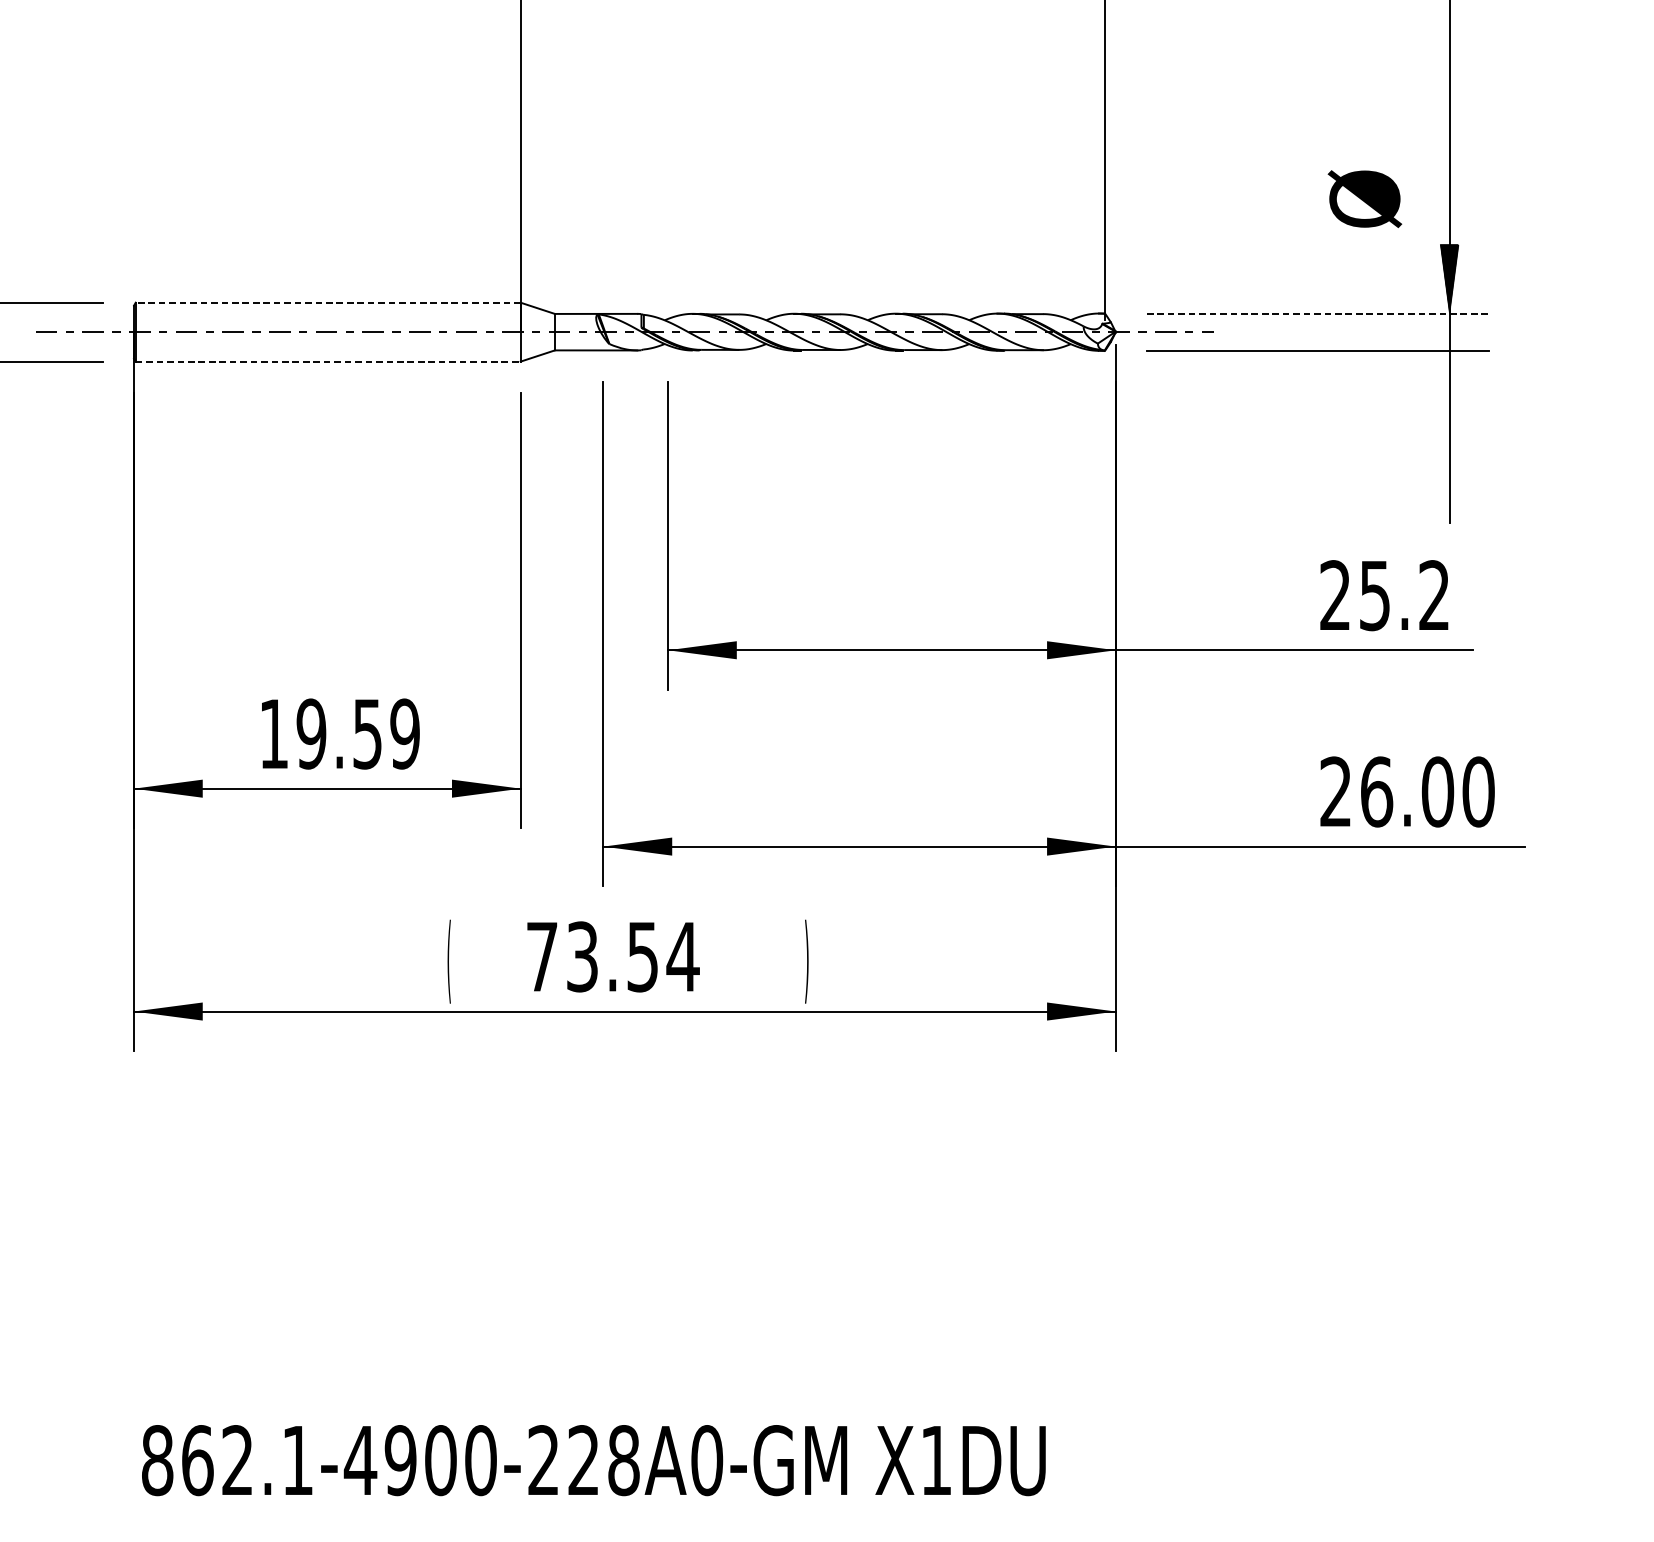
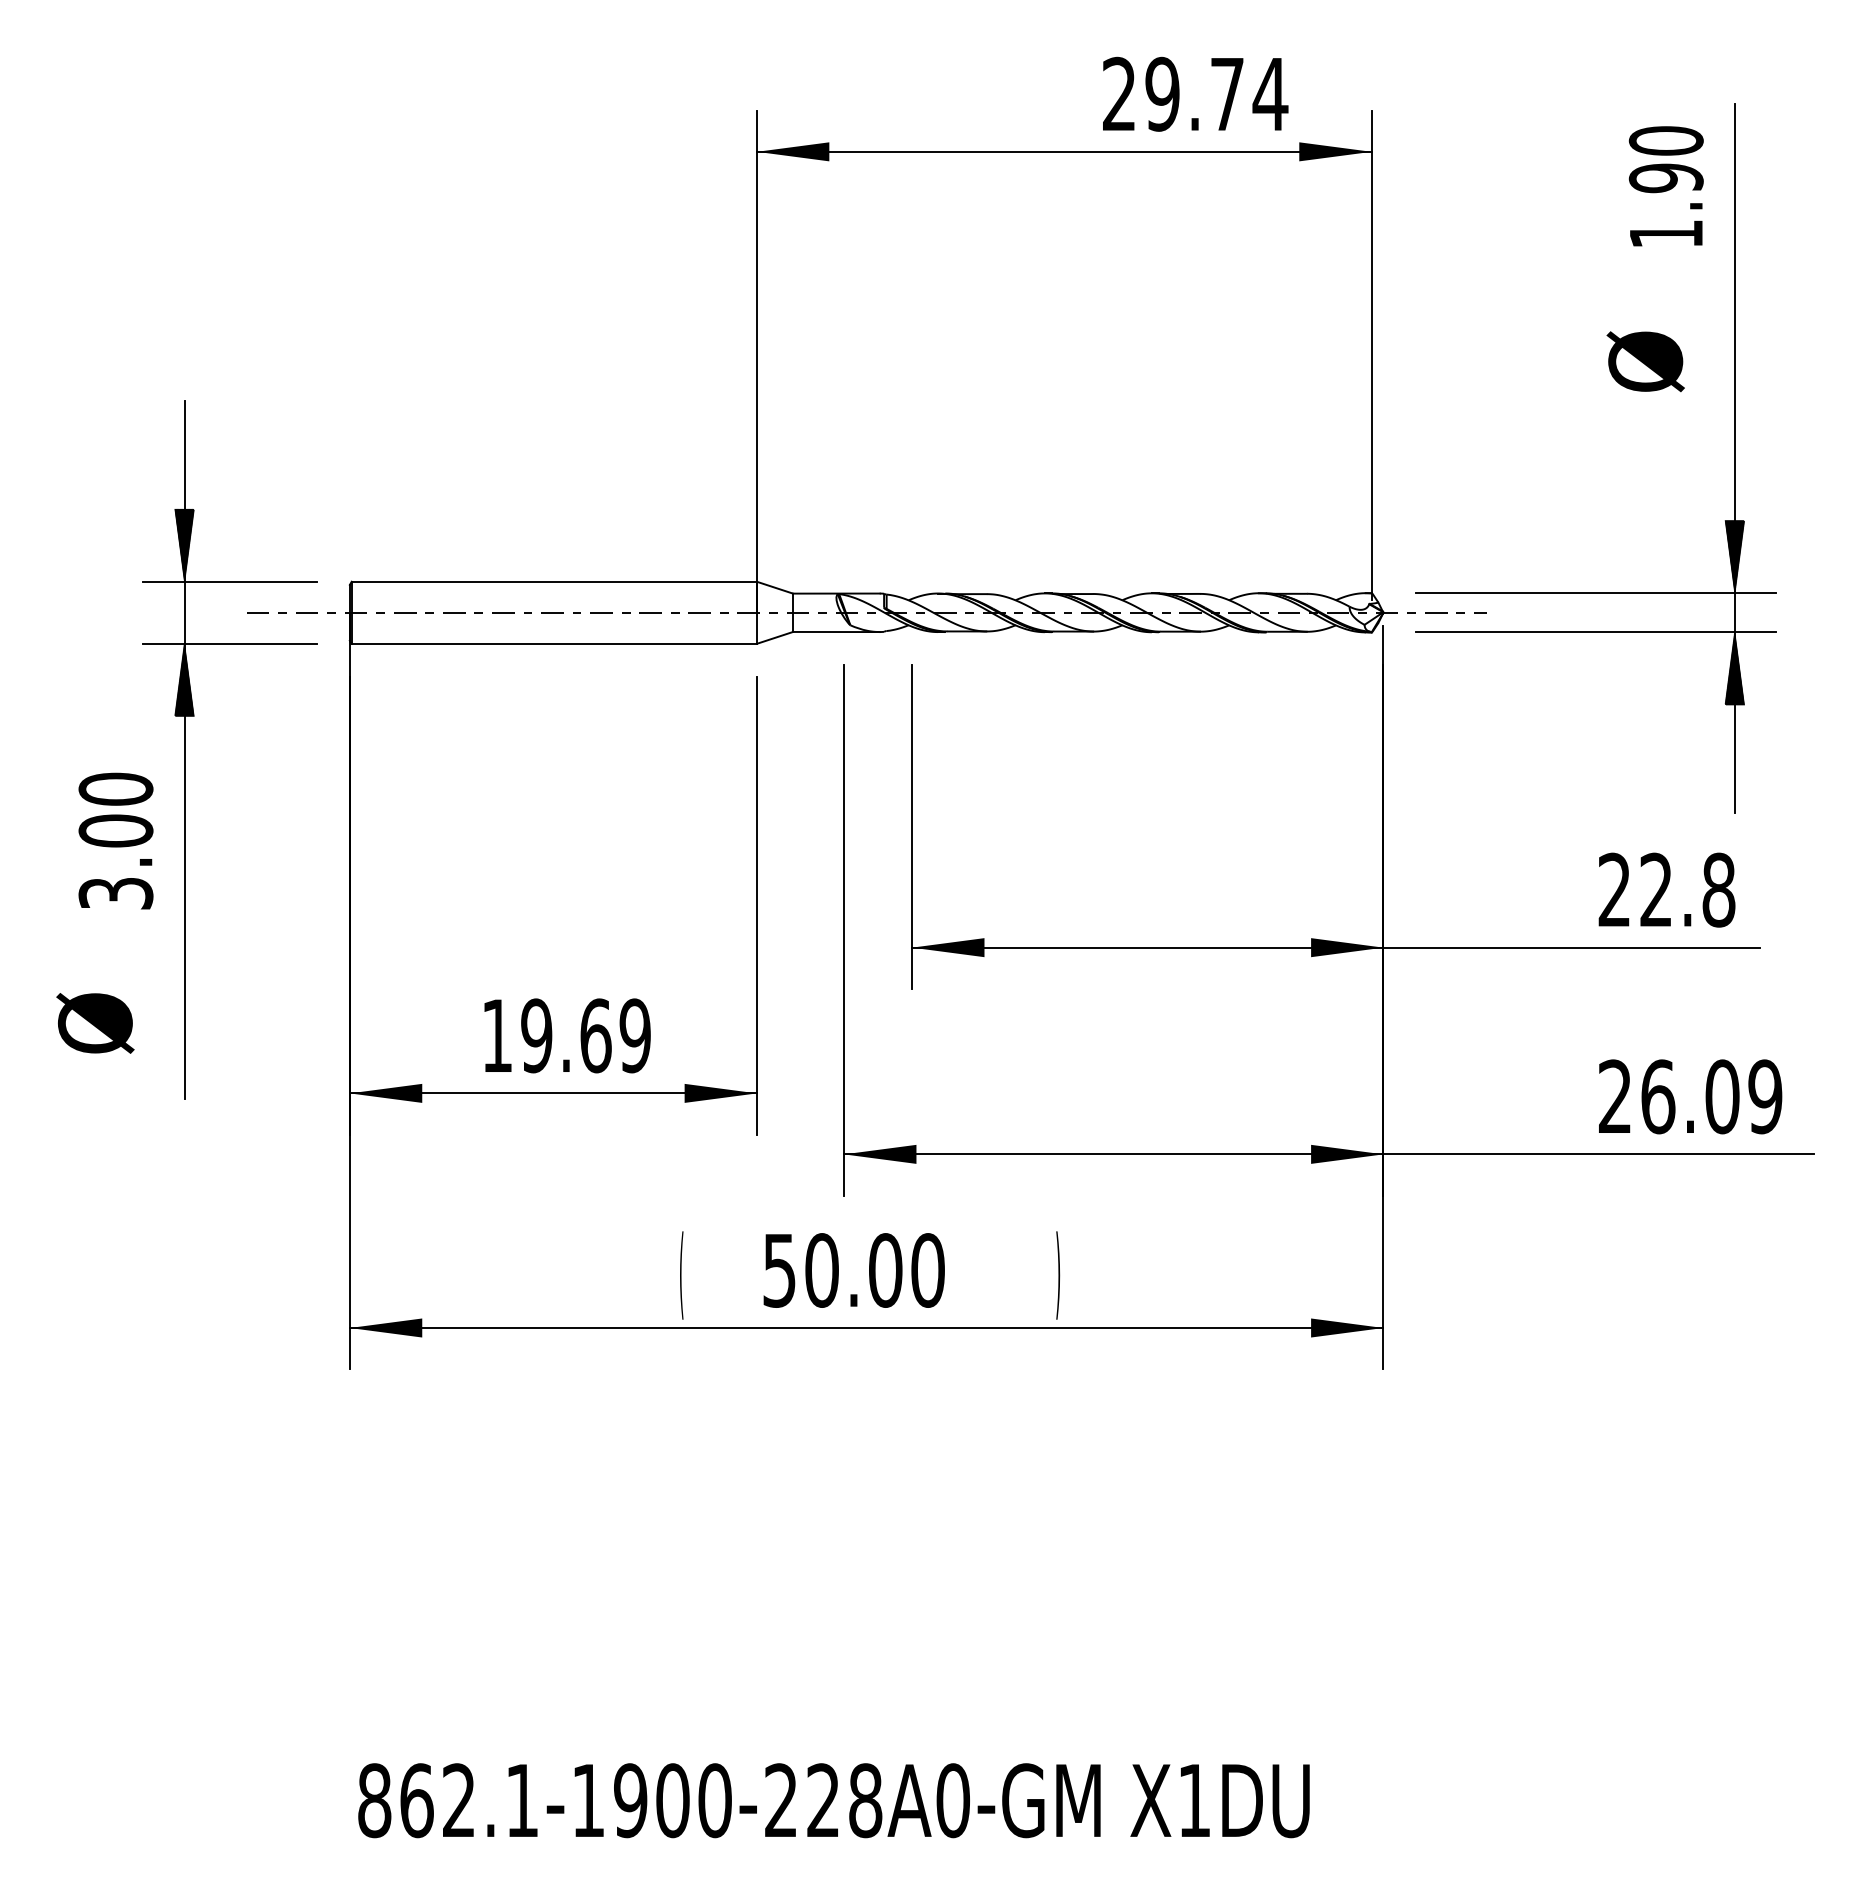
text: (1364, 198) -> (1645, 361), moved
line: (328, 302) -> (554, 581), dashed -> solid
line: (1318, 313) -> (1596, 593), dashed -> solid
line: (328, 361) -> (554, 643), dashed -> solid
hatch: (1449, 385) -> (1734, 668), added
text: (1404, 595) -> (1687, 889), 25.2 -> 22.8
text: (367, 733) -> (595, 1035), 19.59 -> 19.69
text: (1478, 791) -> (1765, 1096), 26.00 -> 26.09
text: (613, 956) -> (854, 1270), 73.54 -> 50.00
text: (359, 1460) -> (587, 1800), 862.1-4900-228A0-GM -> 862.1-1900-228A0-GM

